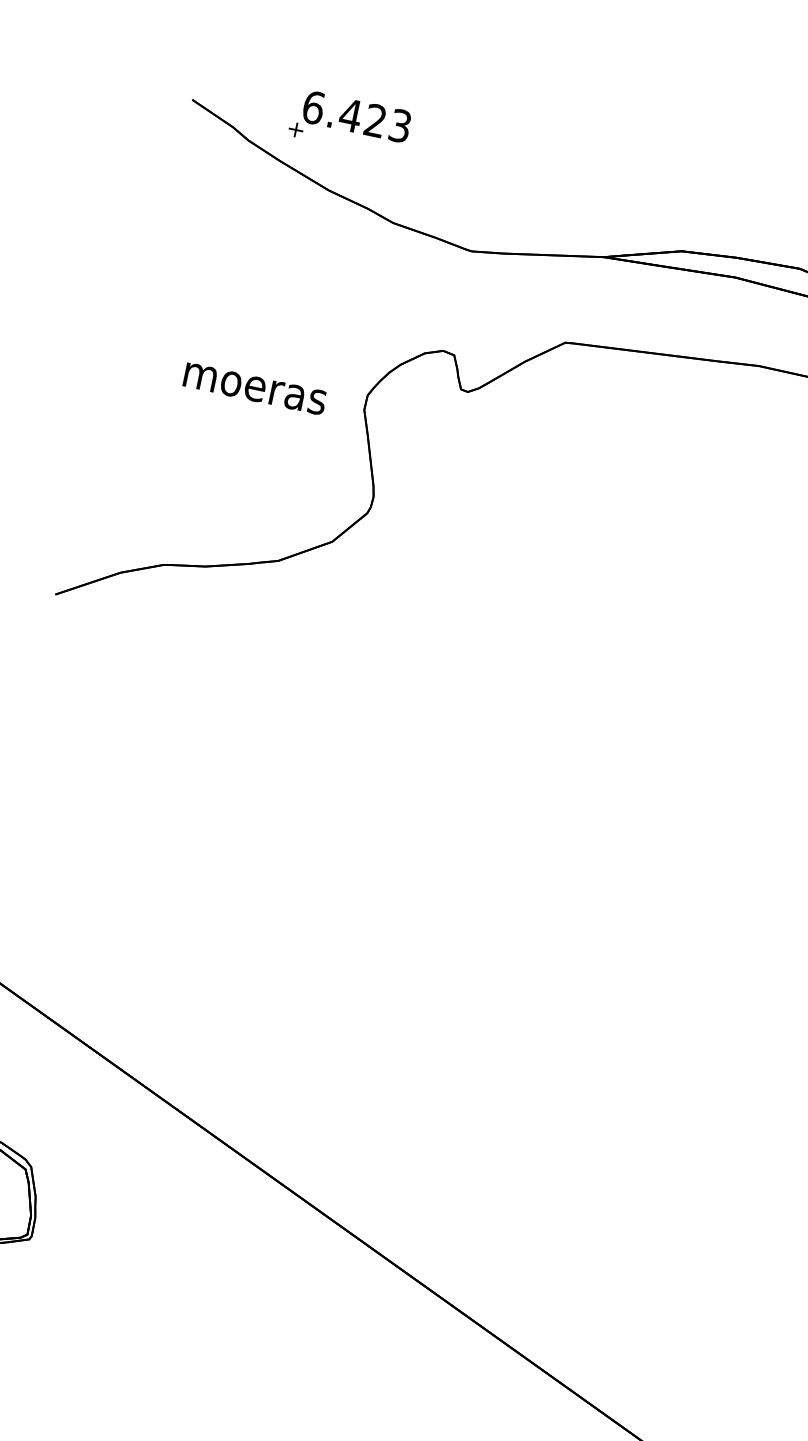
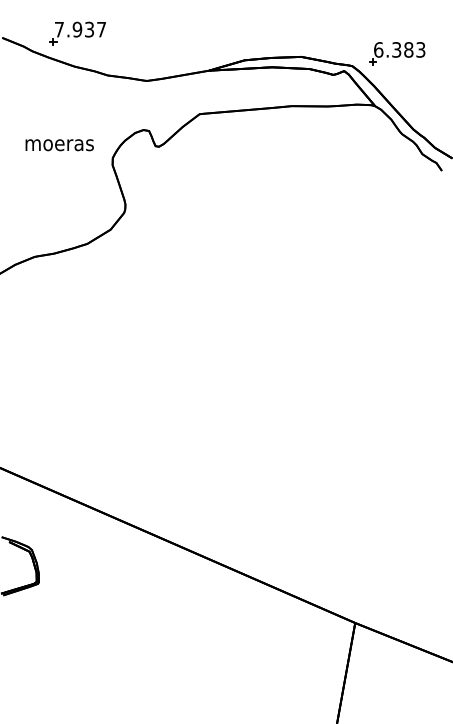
text: (357, 116) -> (80, 29), 6.423 -> 7.937
text: (254, 389) -> (59, 145), moved

